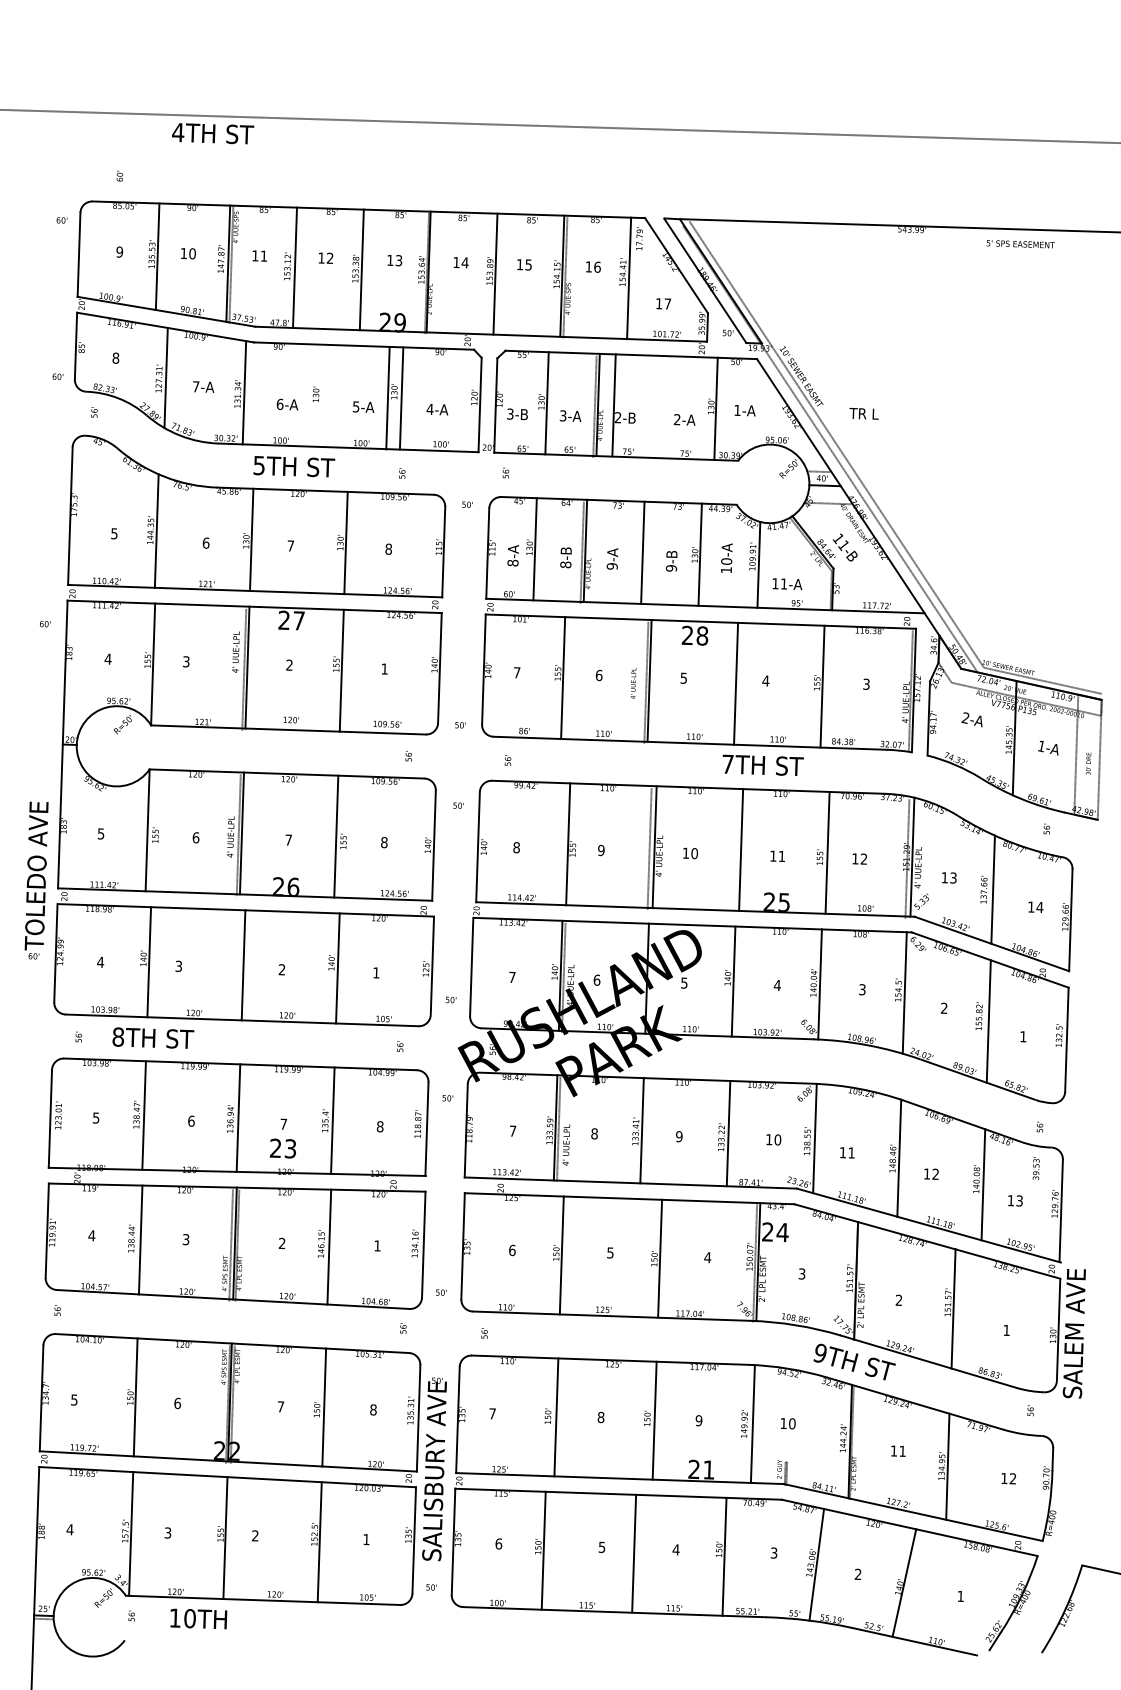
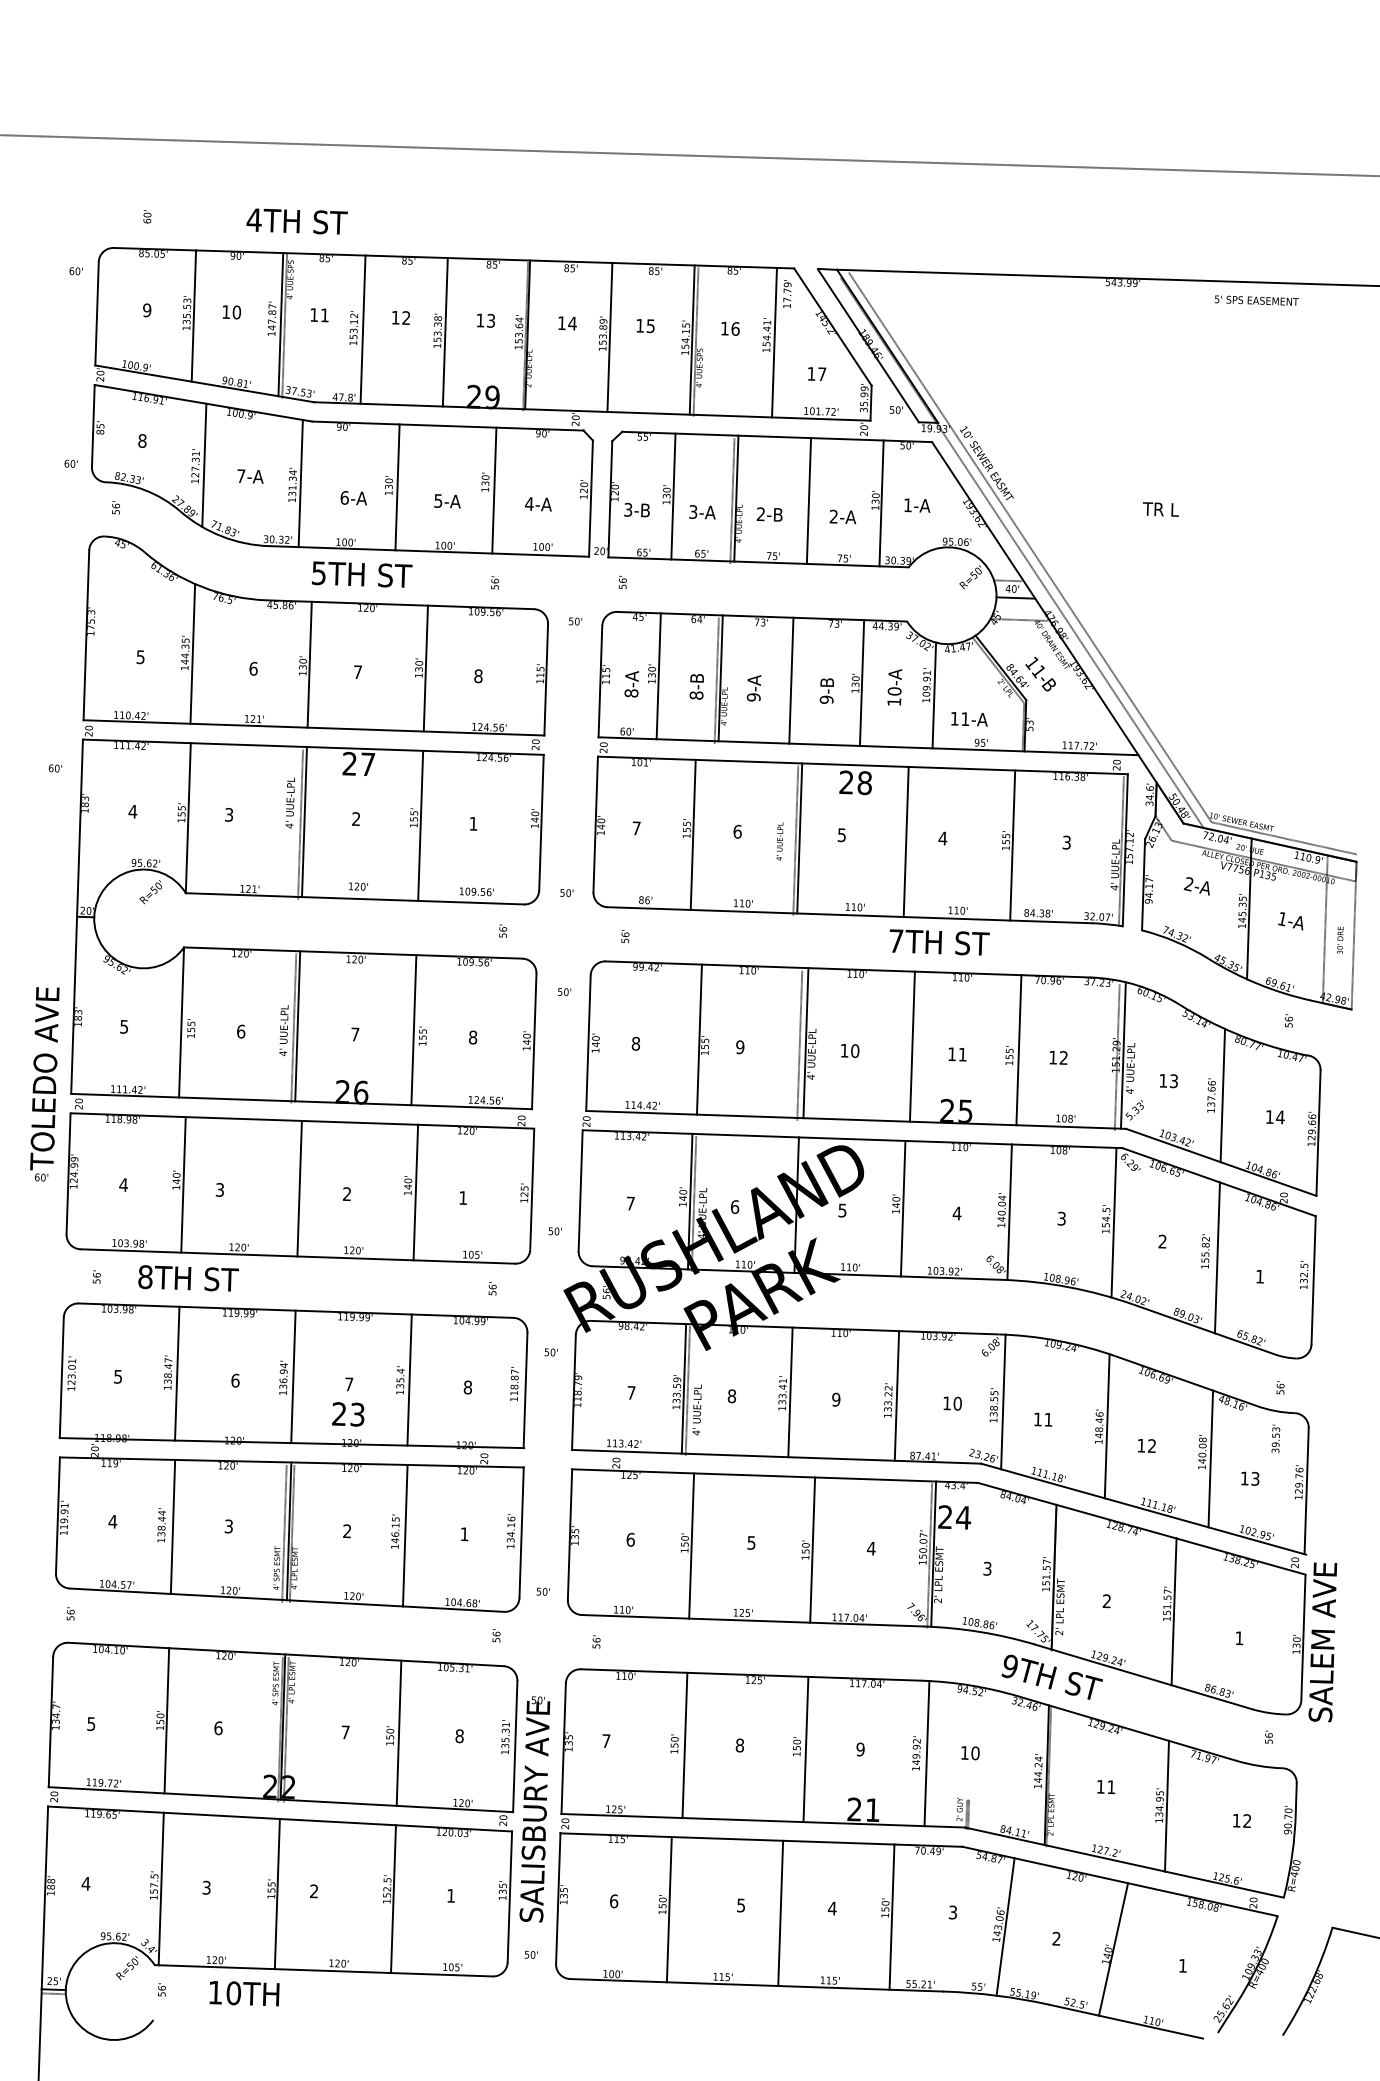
text: (212, 133) -> (296, 221), moved
line: (387, 398) -> (397, 487), moved
line: (613, 404) -> (808, 500), moved
text: (863, 413) -> (1160, 509), moved

